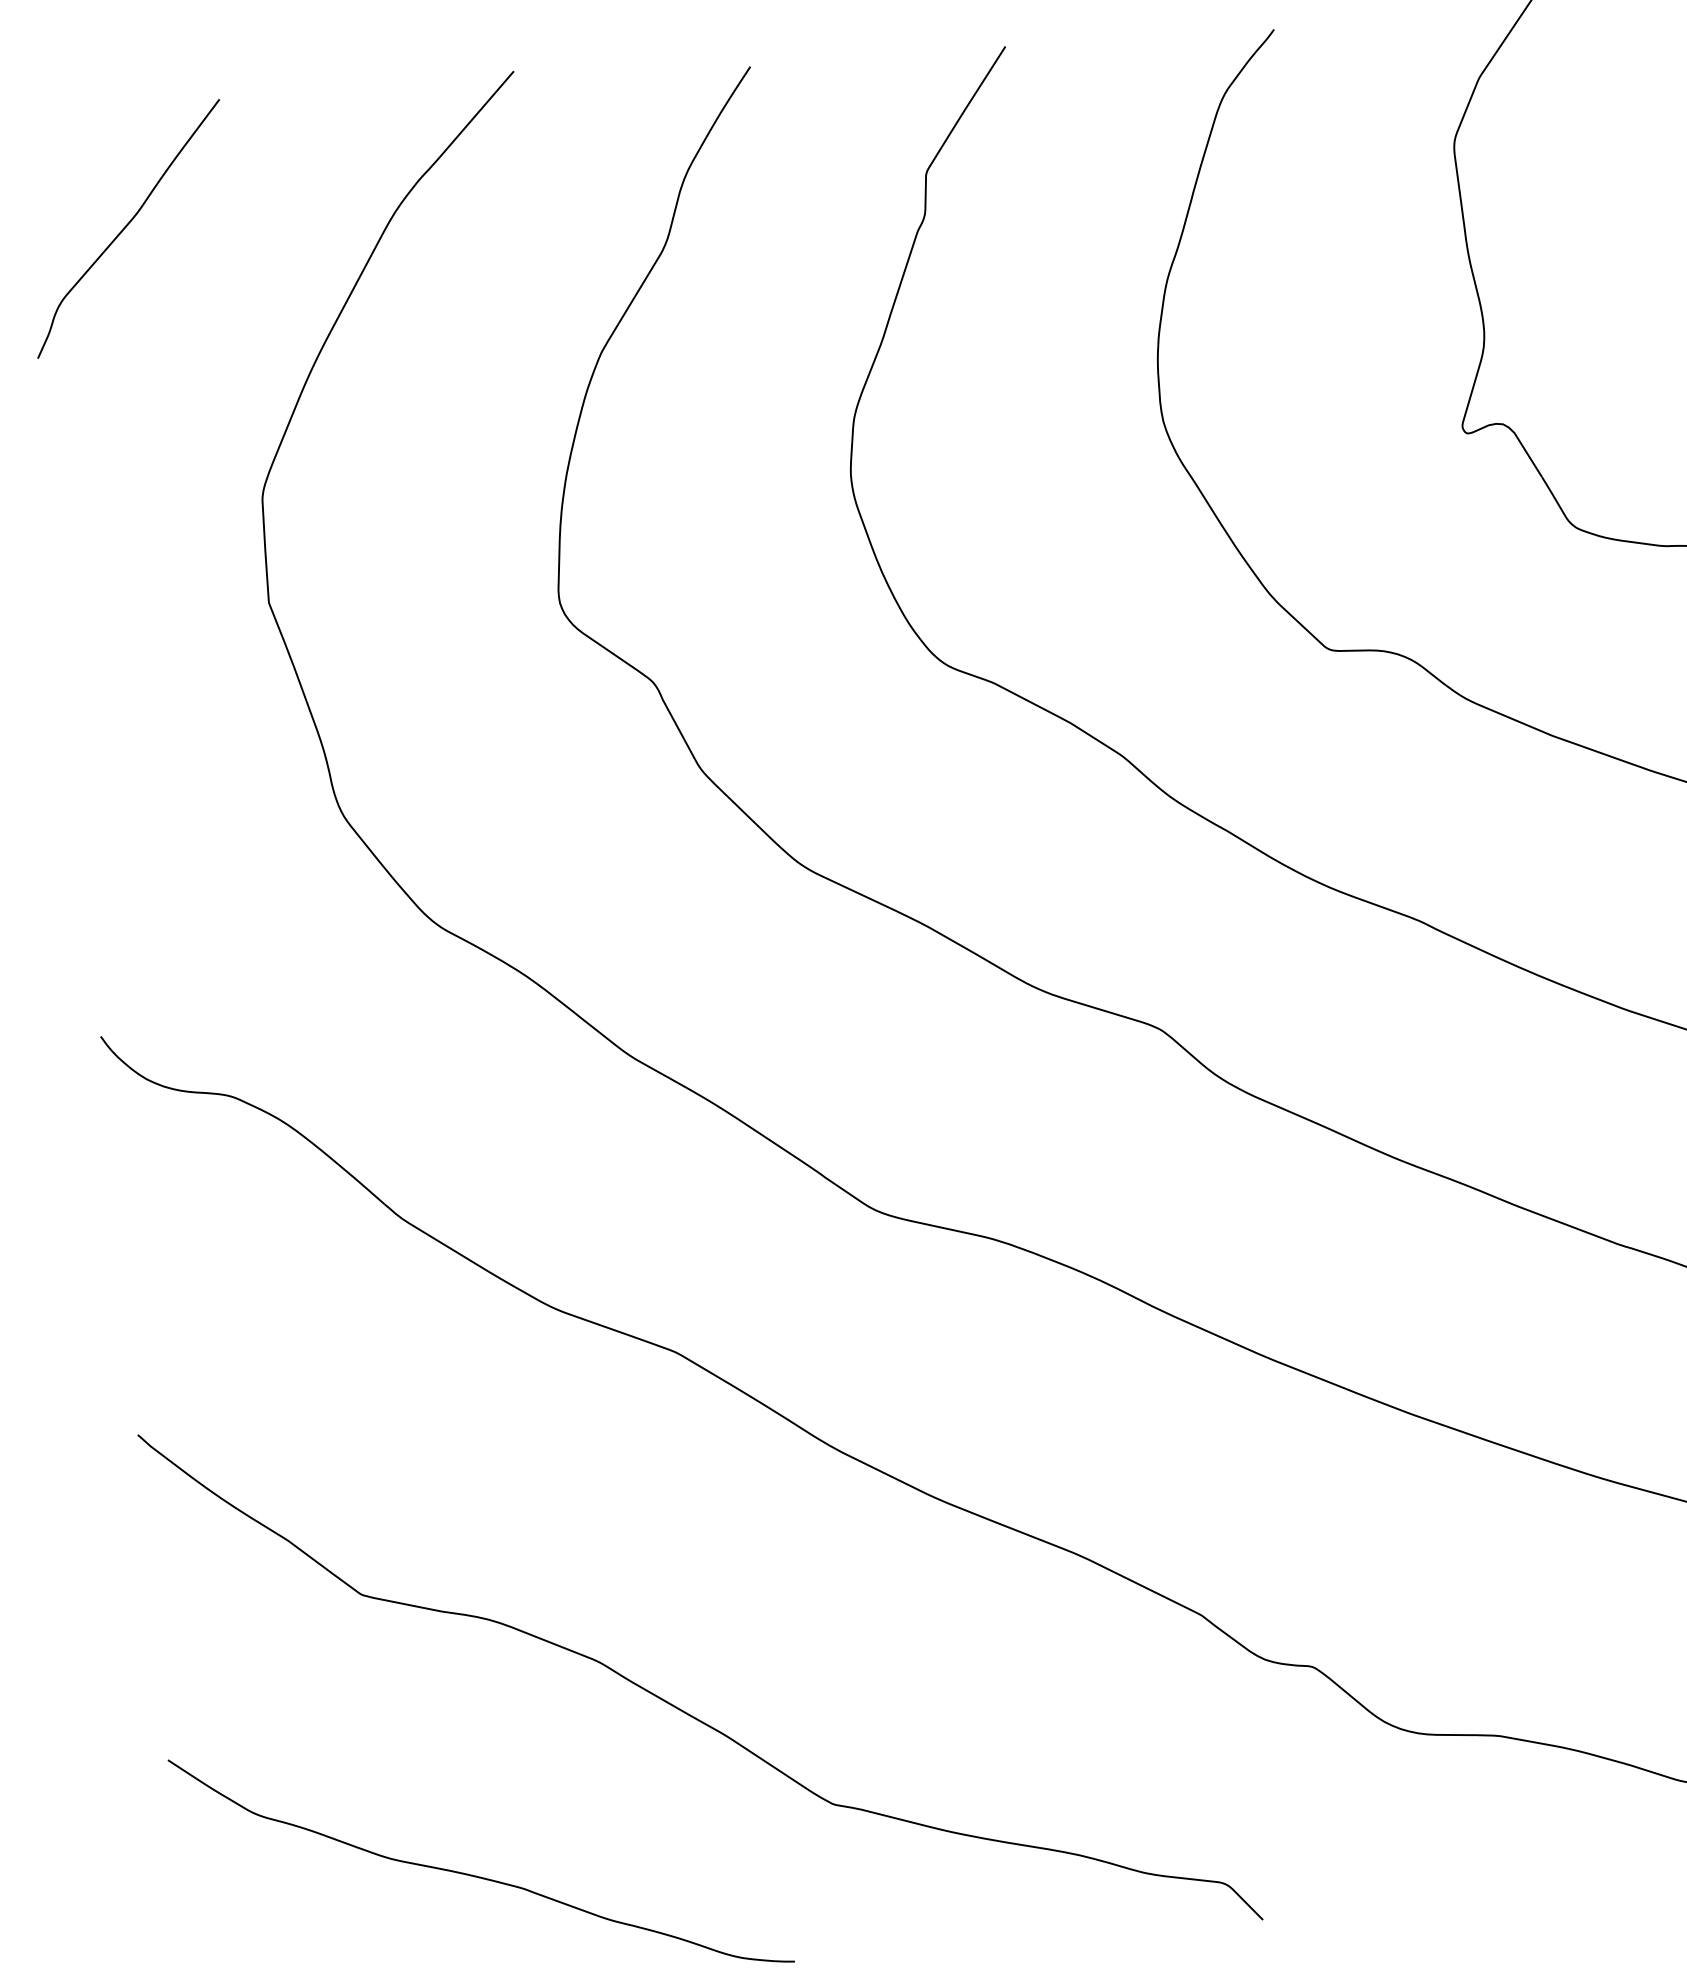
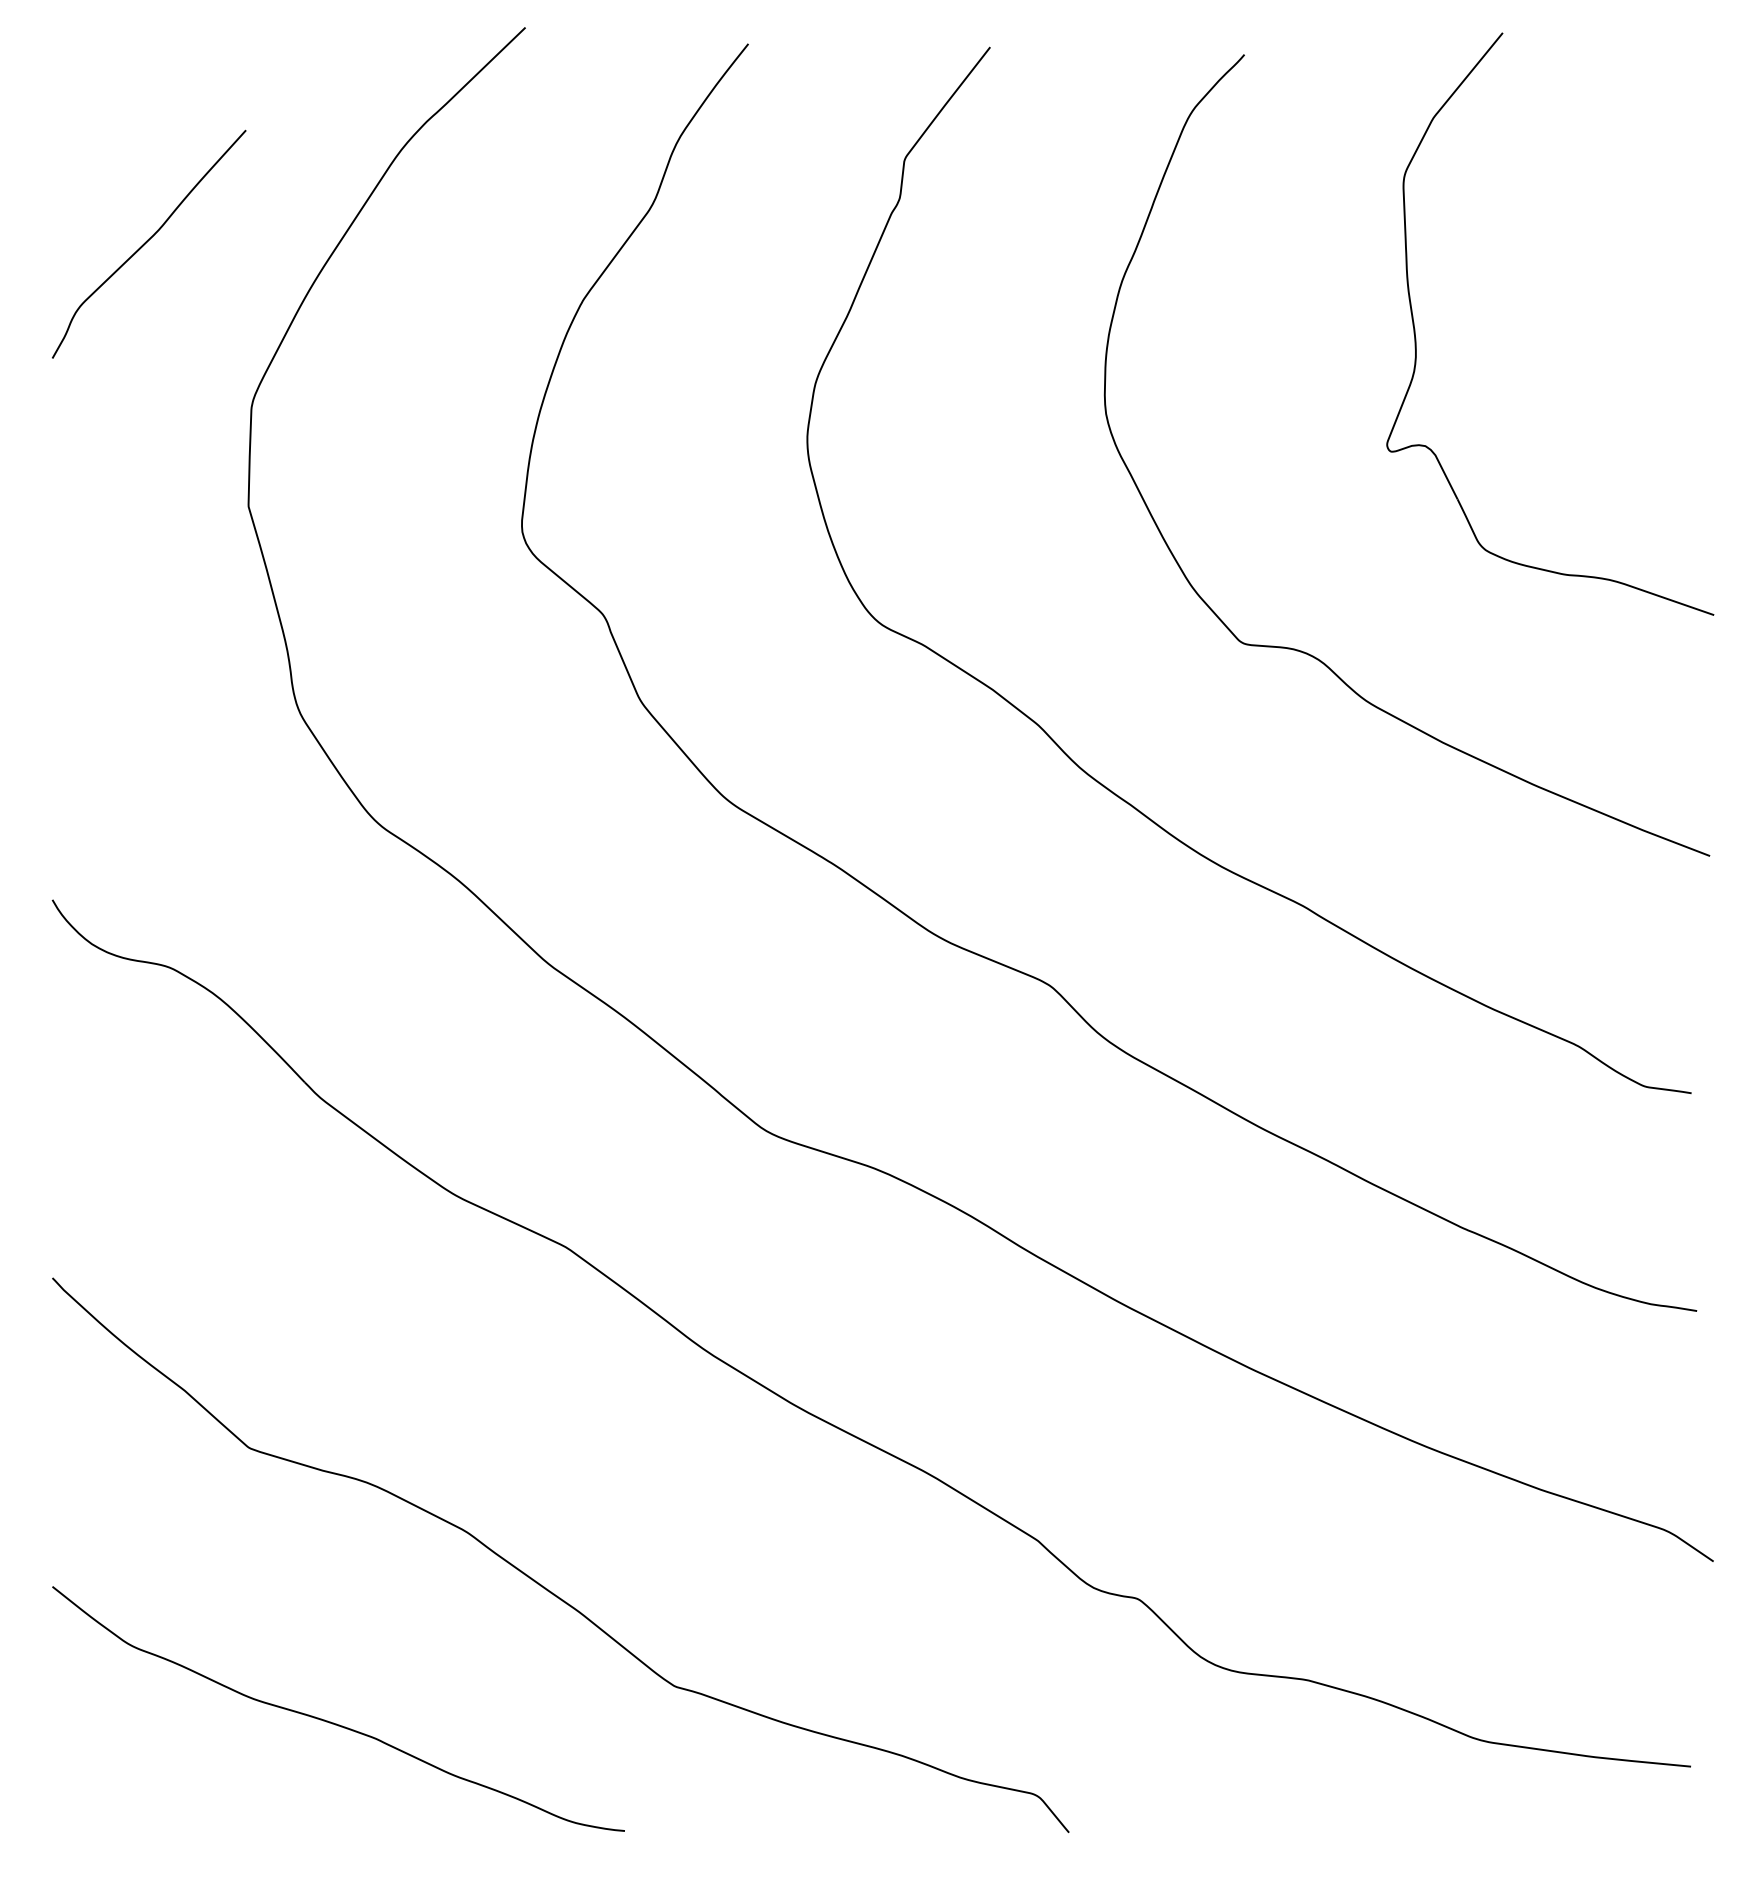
curve: (127, 226) -> (148, 241), moved

